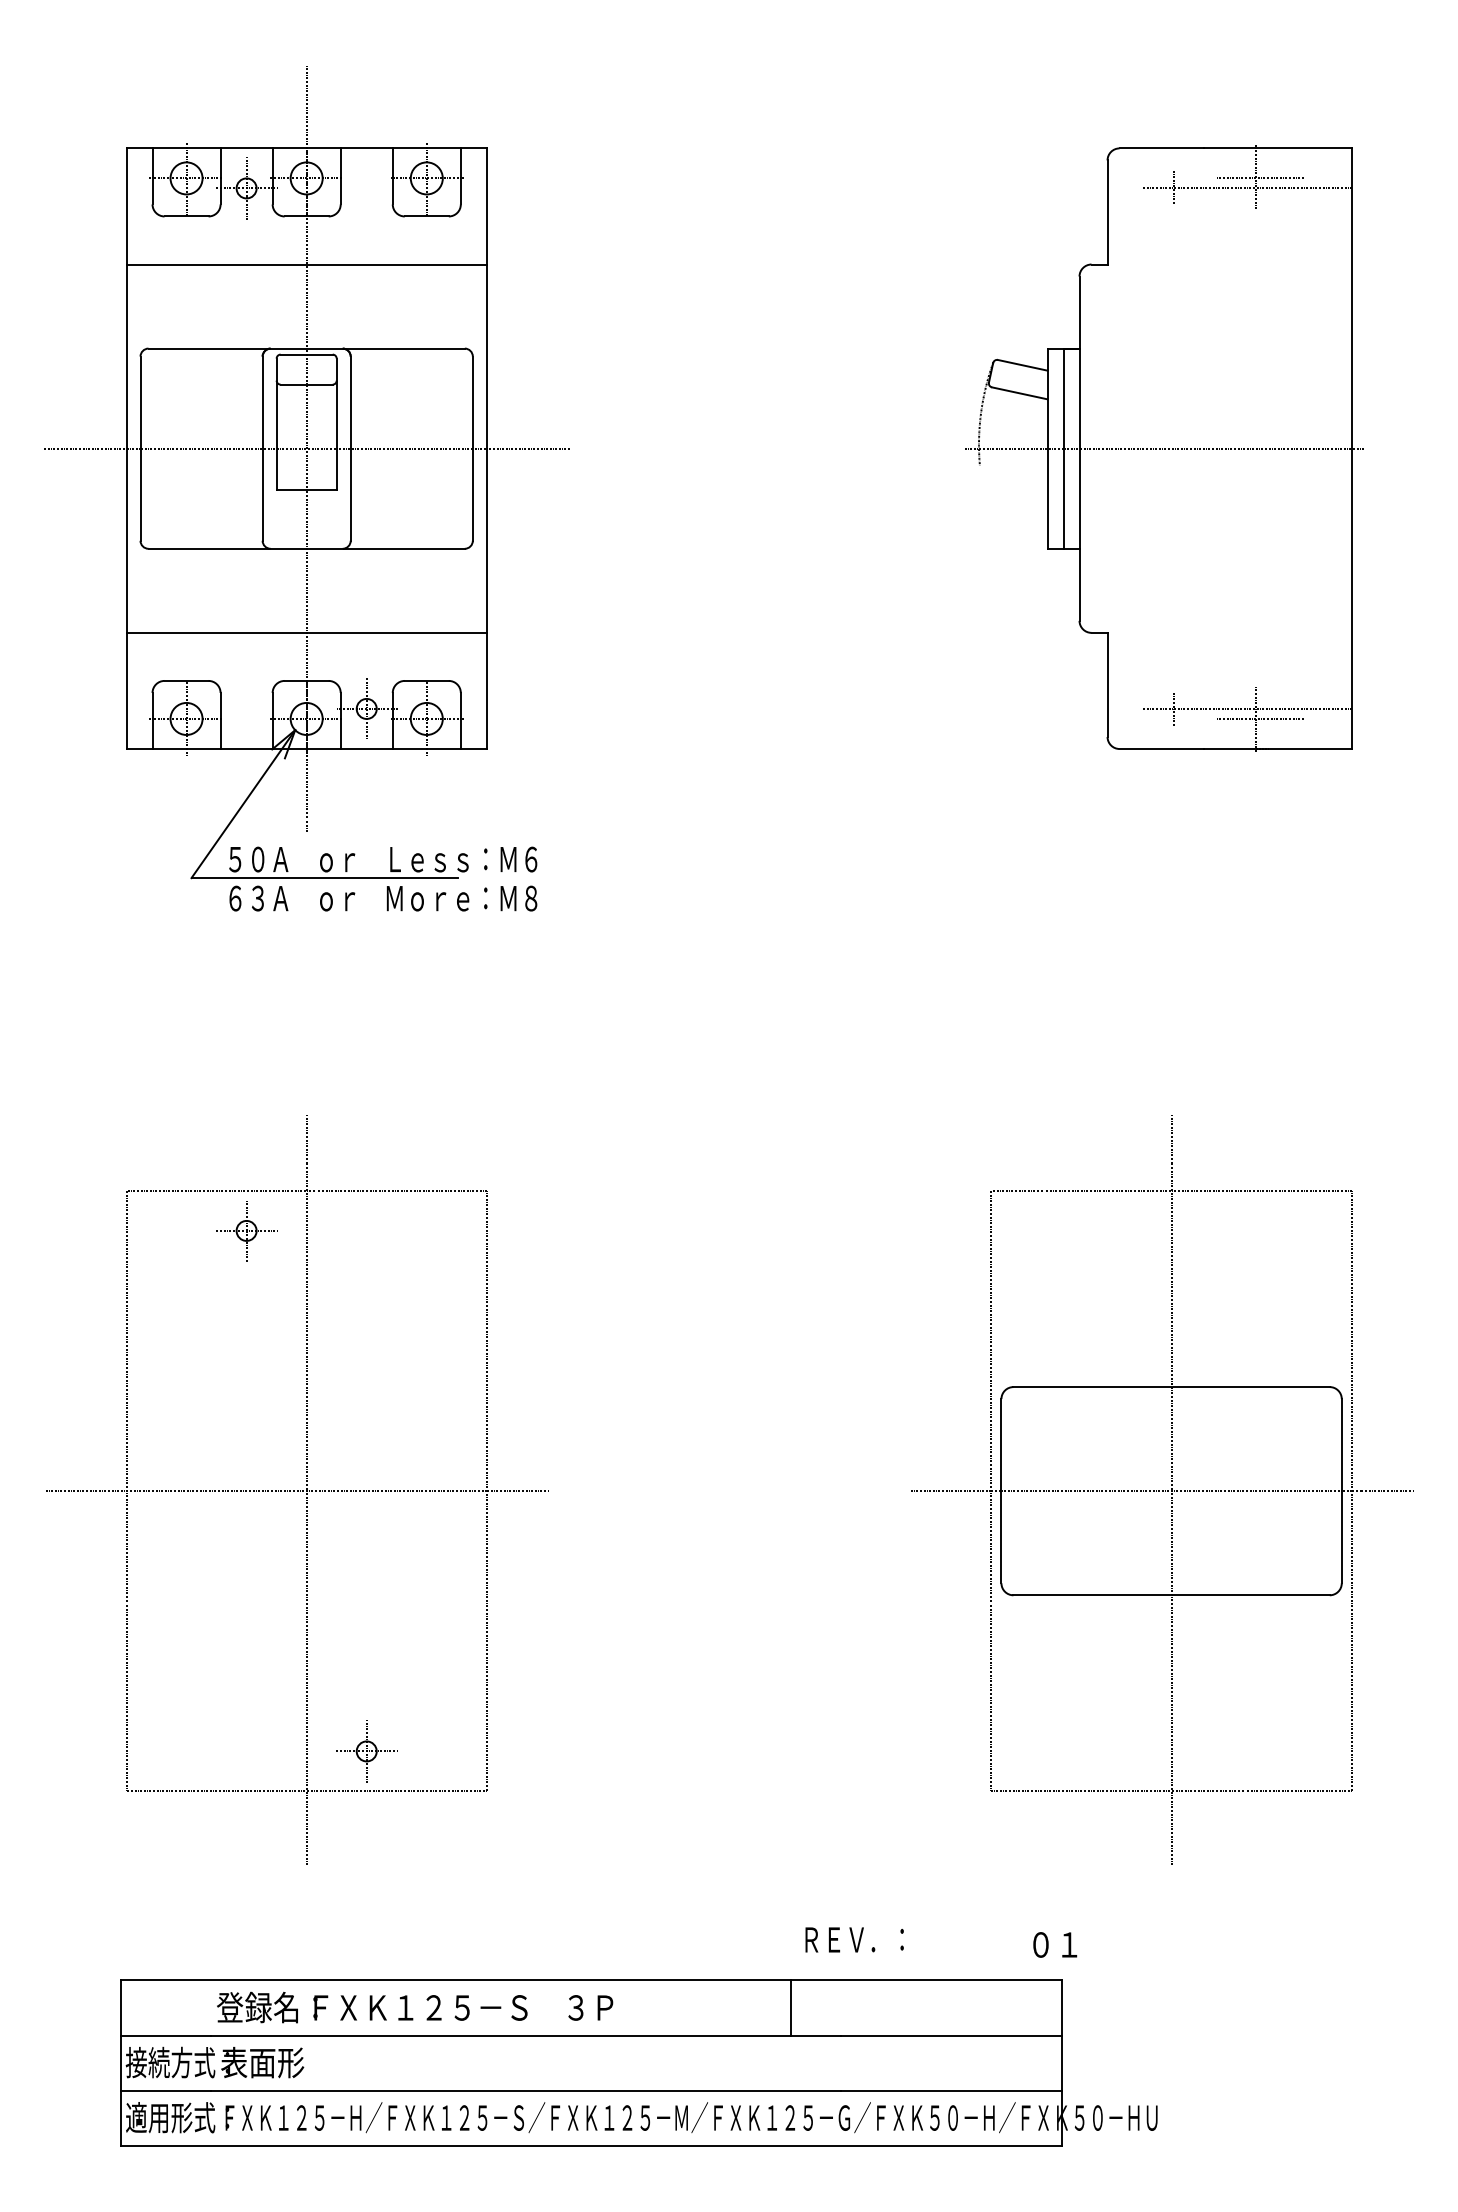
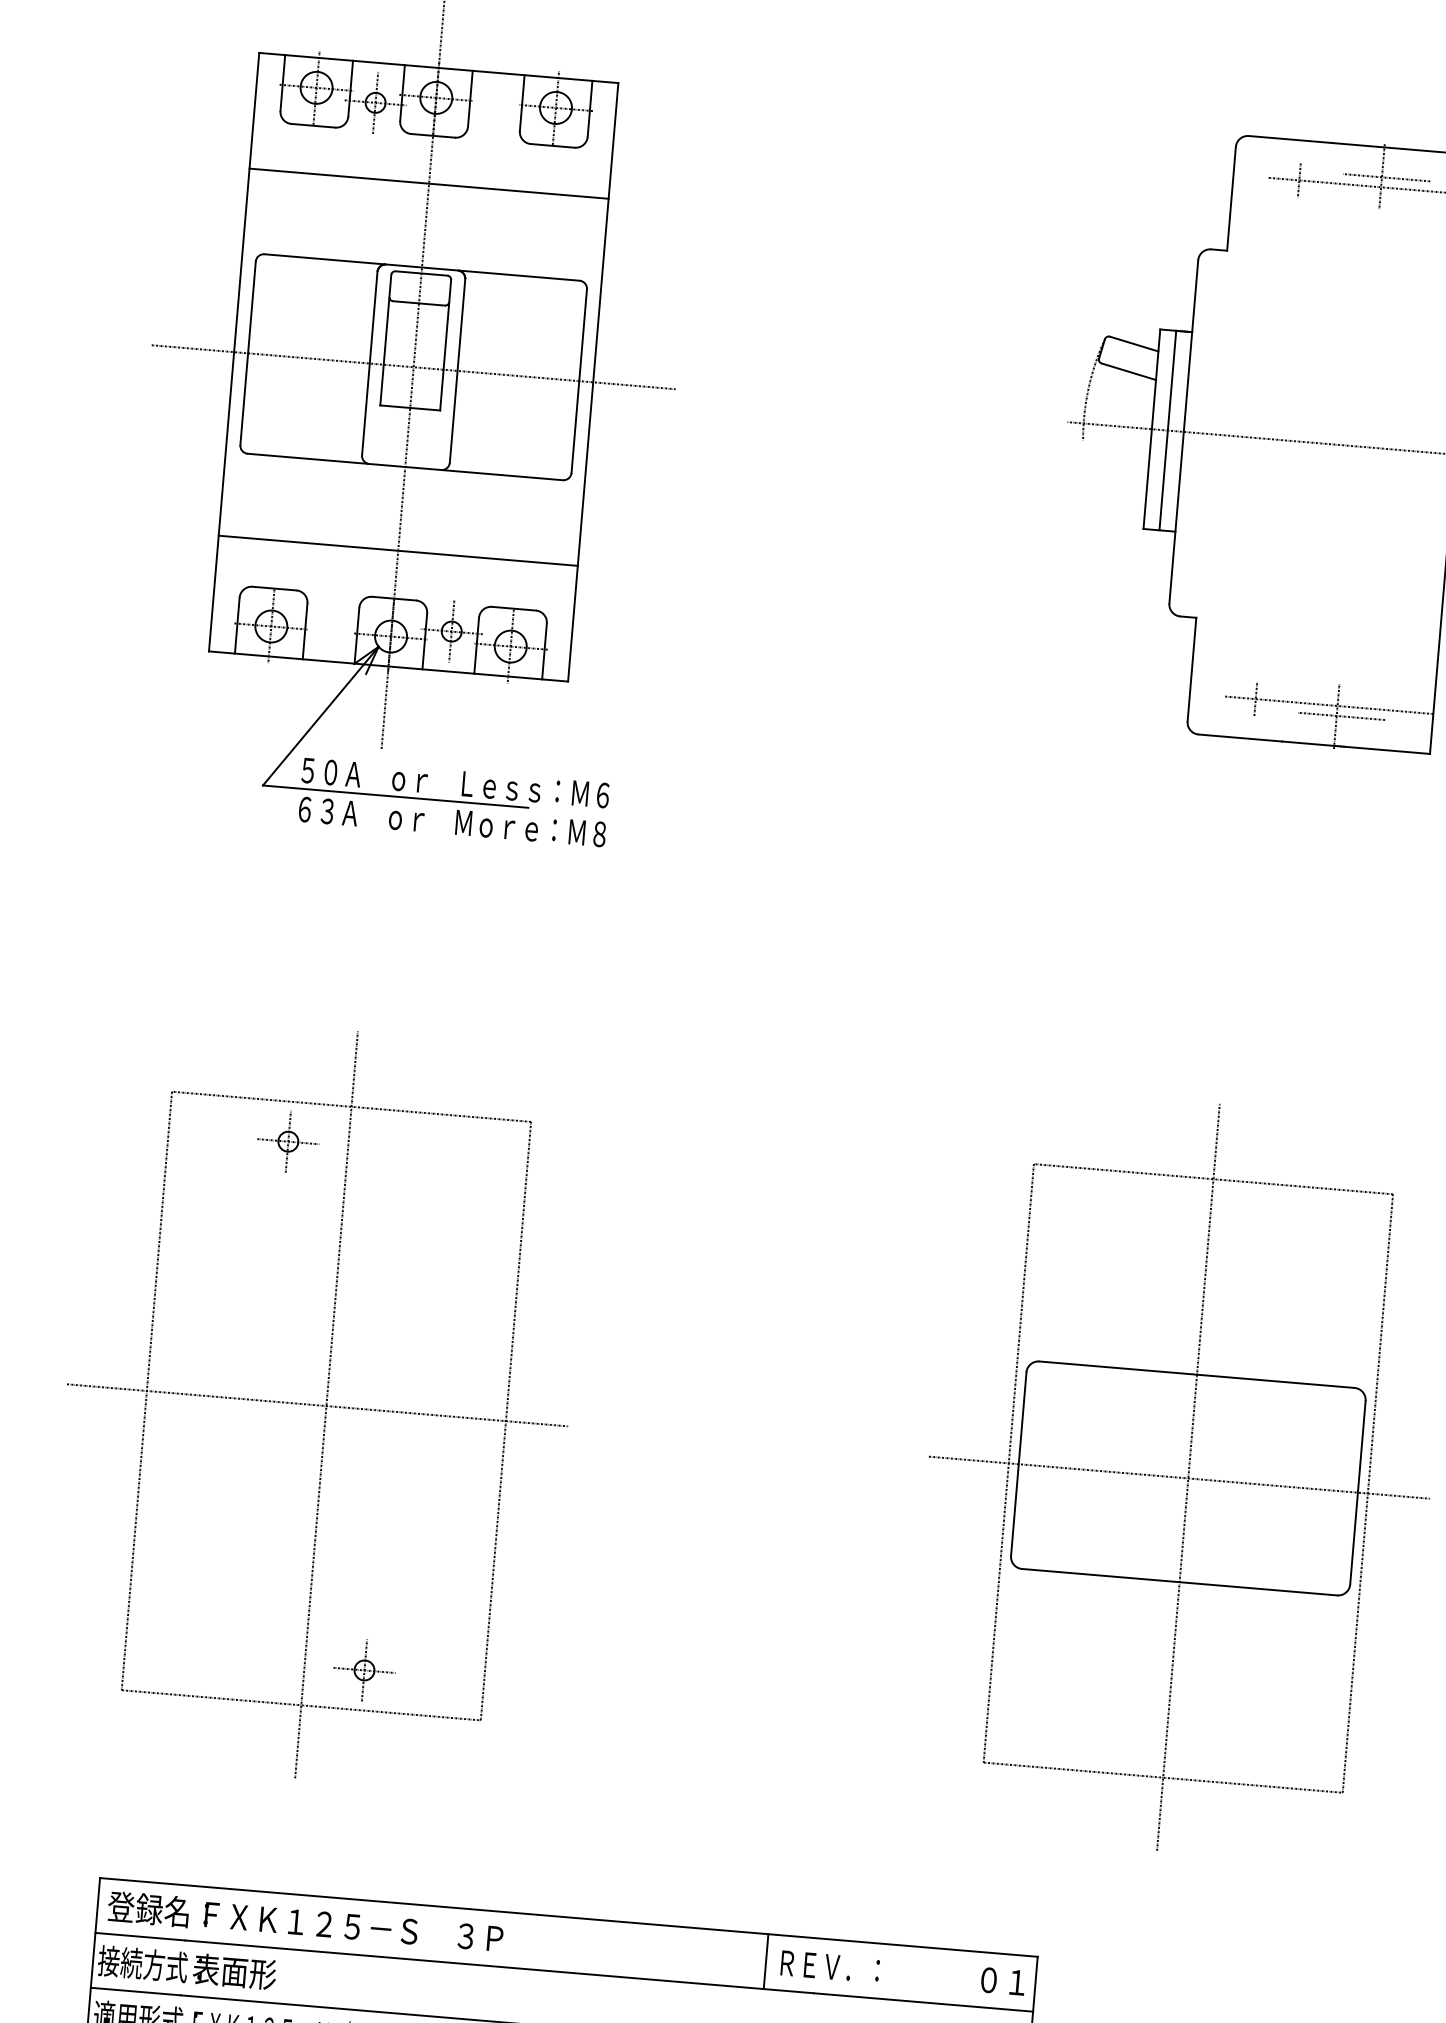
text: (854, 1939) -> (830, 1966), moved
text: (1055, 1944) -> (1003, 1981), moved
text: (415, 2007) -> (305, 1922), moved

